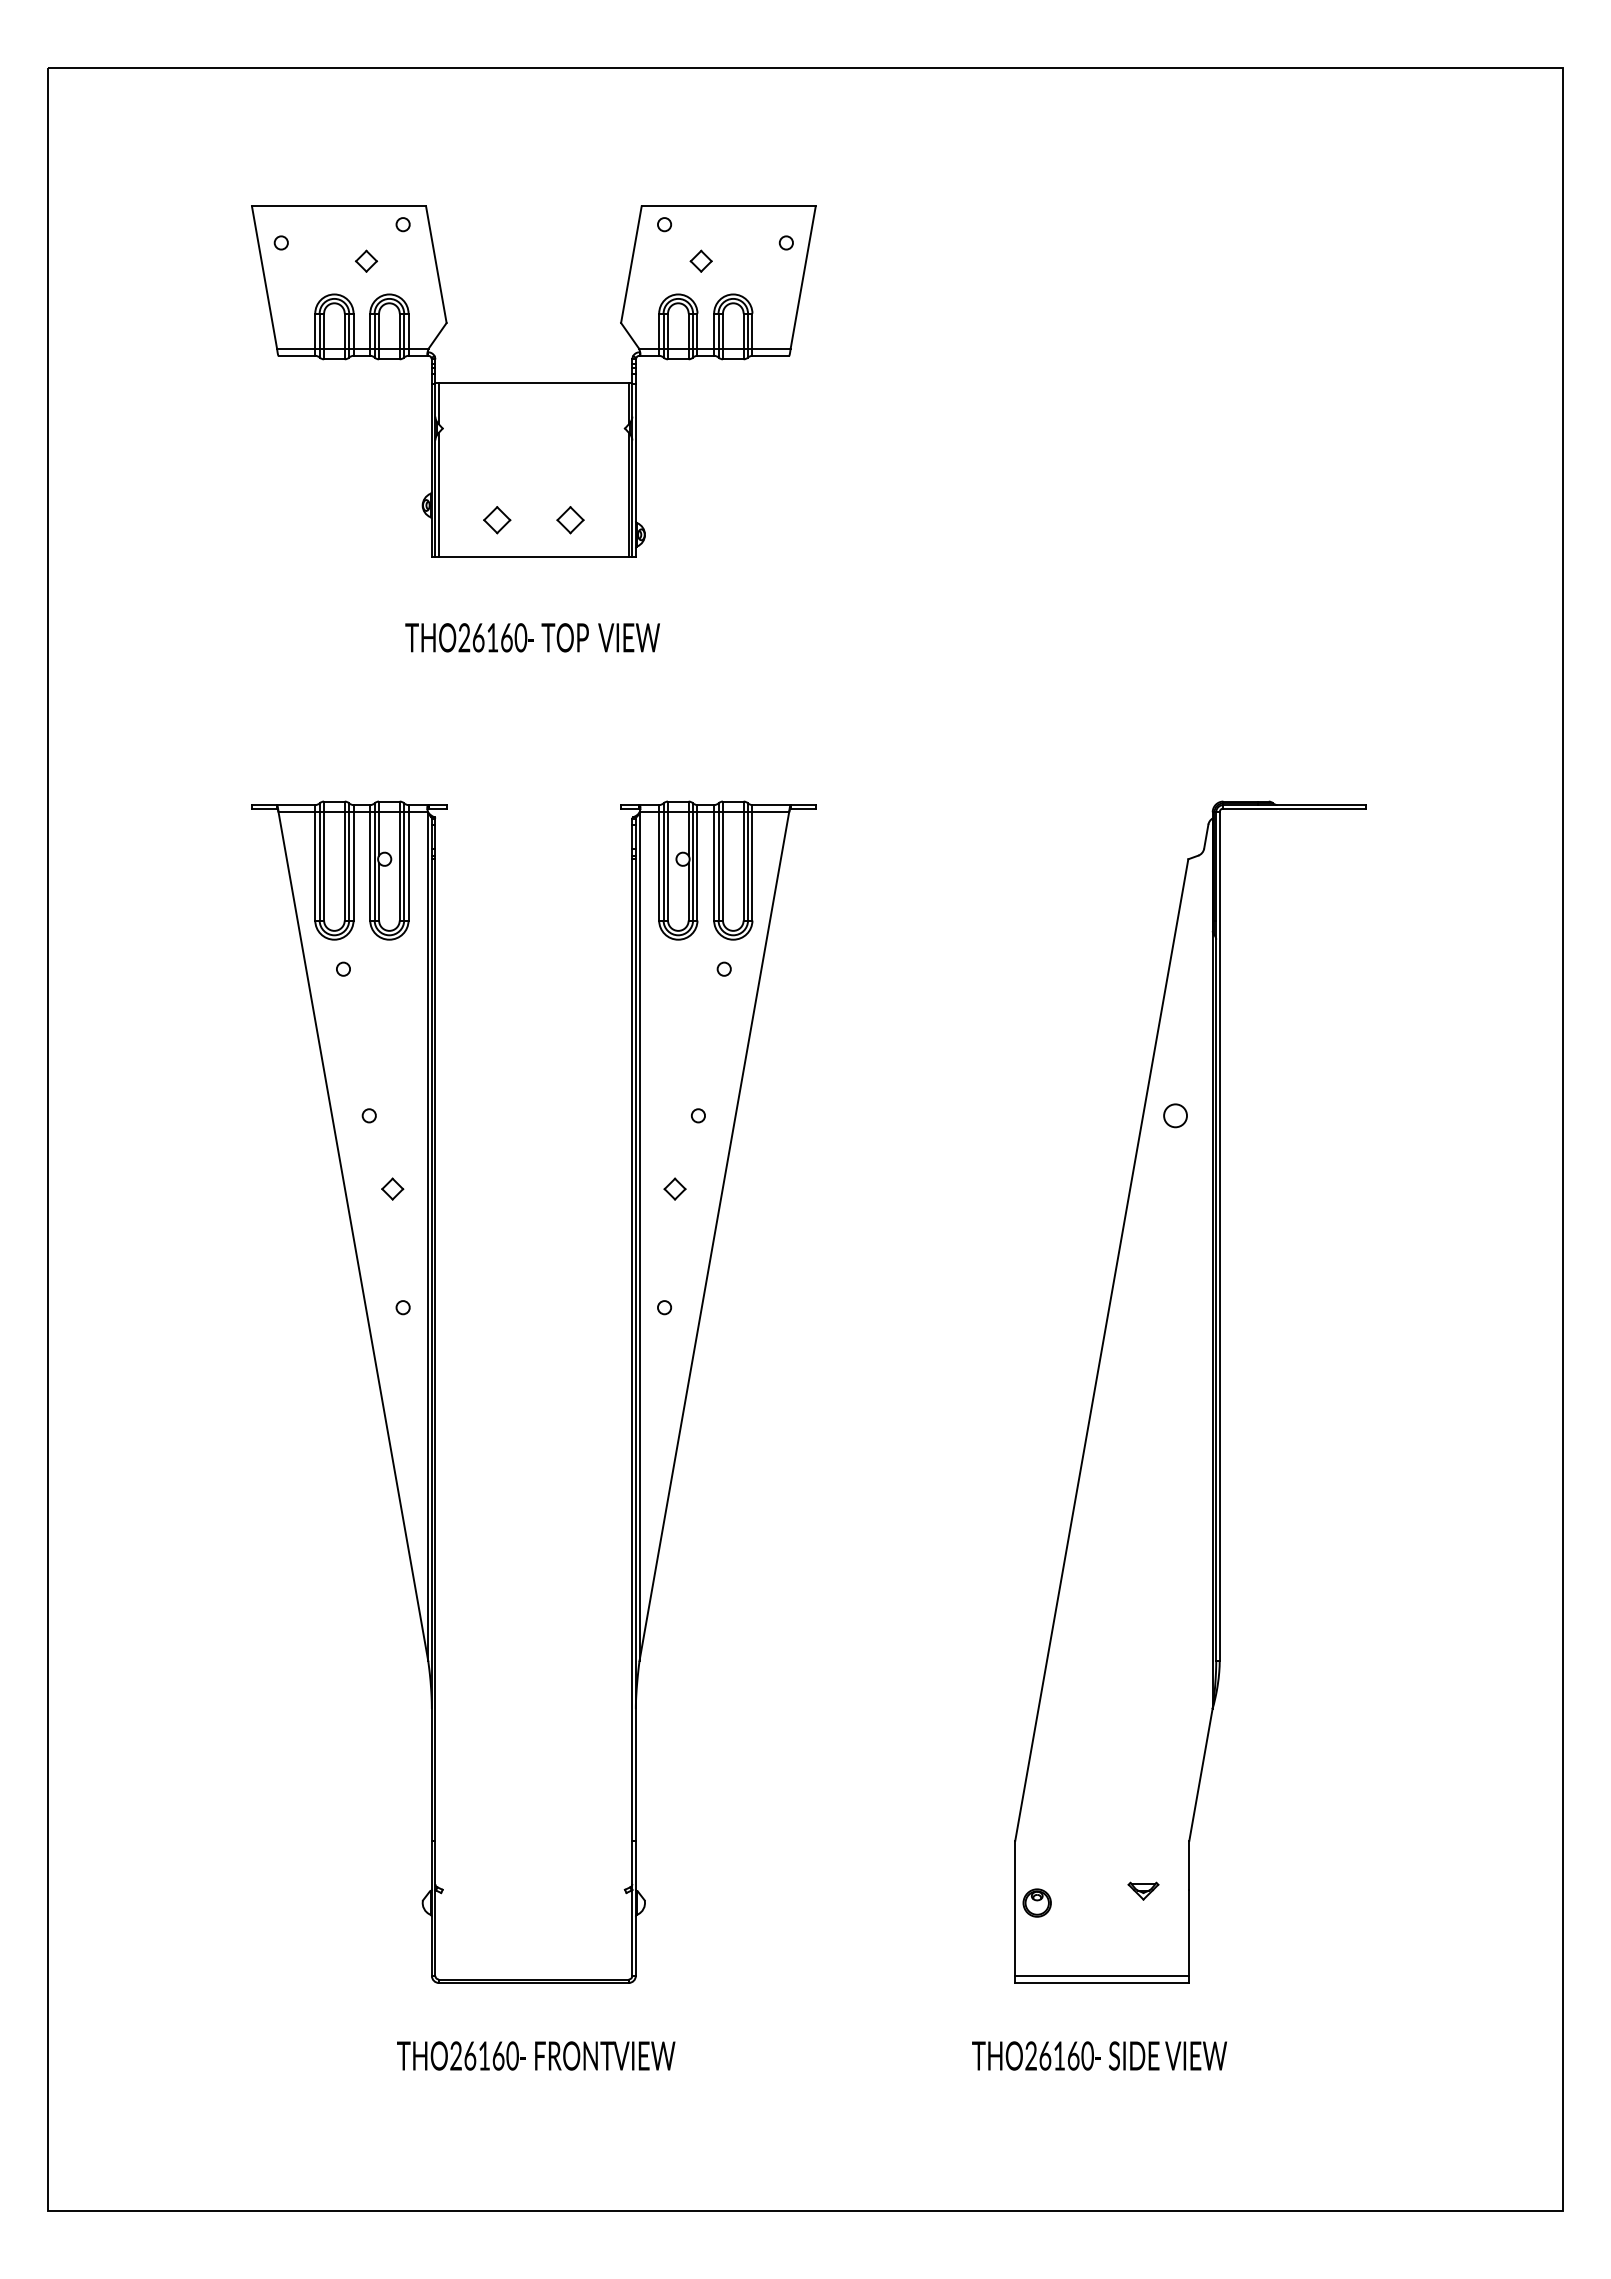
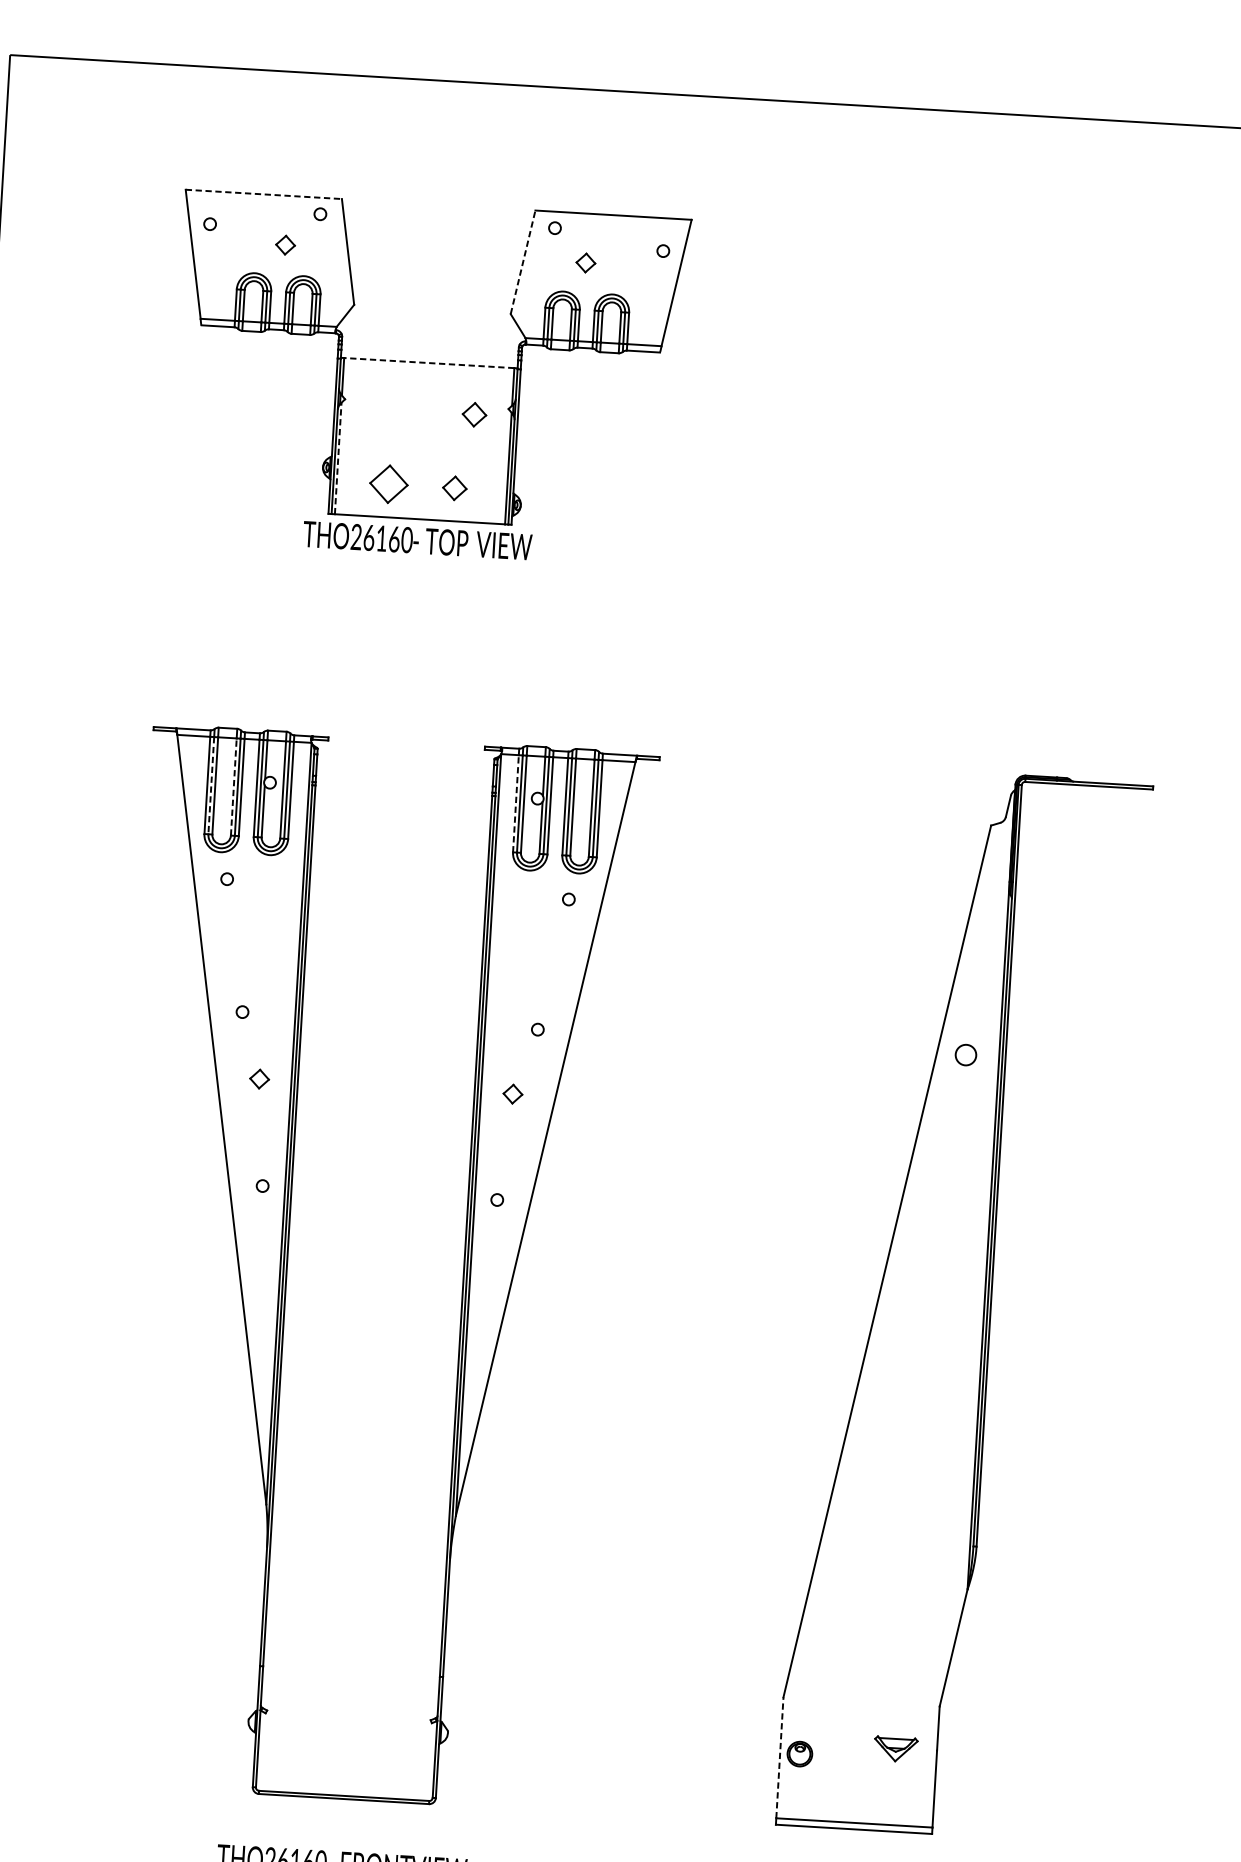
line: (339, 206) -> (264, 194), solid -> dashed
line: (631, 264) -> (523, 262), solid -> dashed
line: (533, 382) -> (428, 362), solid -> dashed
part: (587, 437) -> (474, 415), added
line: (439, 494) -> (338, 458), solid -> dashed
part: (497, 520) -> (389, 484), size x1.6
text: (532, 637) -> (417, 540), moved
line: (344, 865) -> (233, 786), solid -> dashed
line: (659, 865) -> (516, 802), solid -> dashed
line: (319, 866) -> (211, 785), solid -> dashed
part: (1143, 1890) -> (895, 1748), size x1.6
line: (1015, 1907) -> (780, 1756), solid -> dashed

